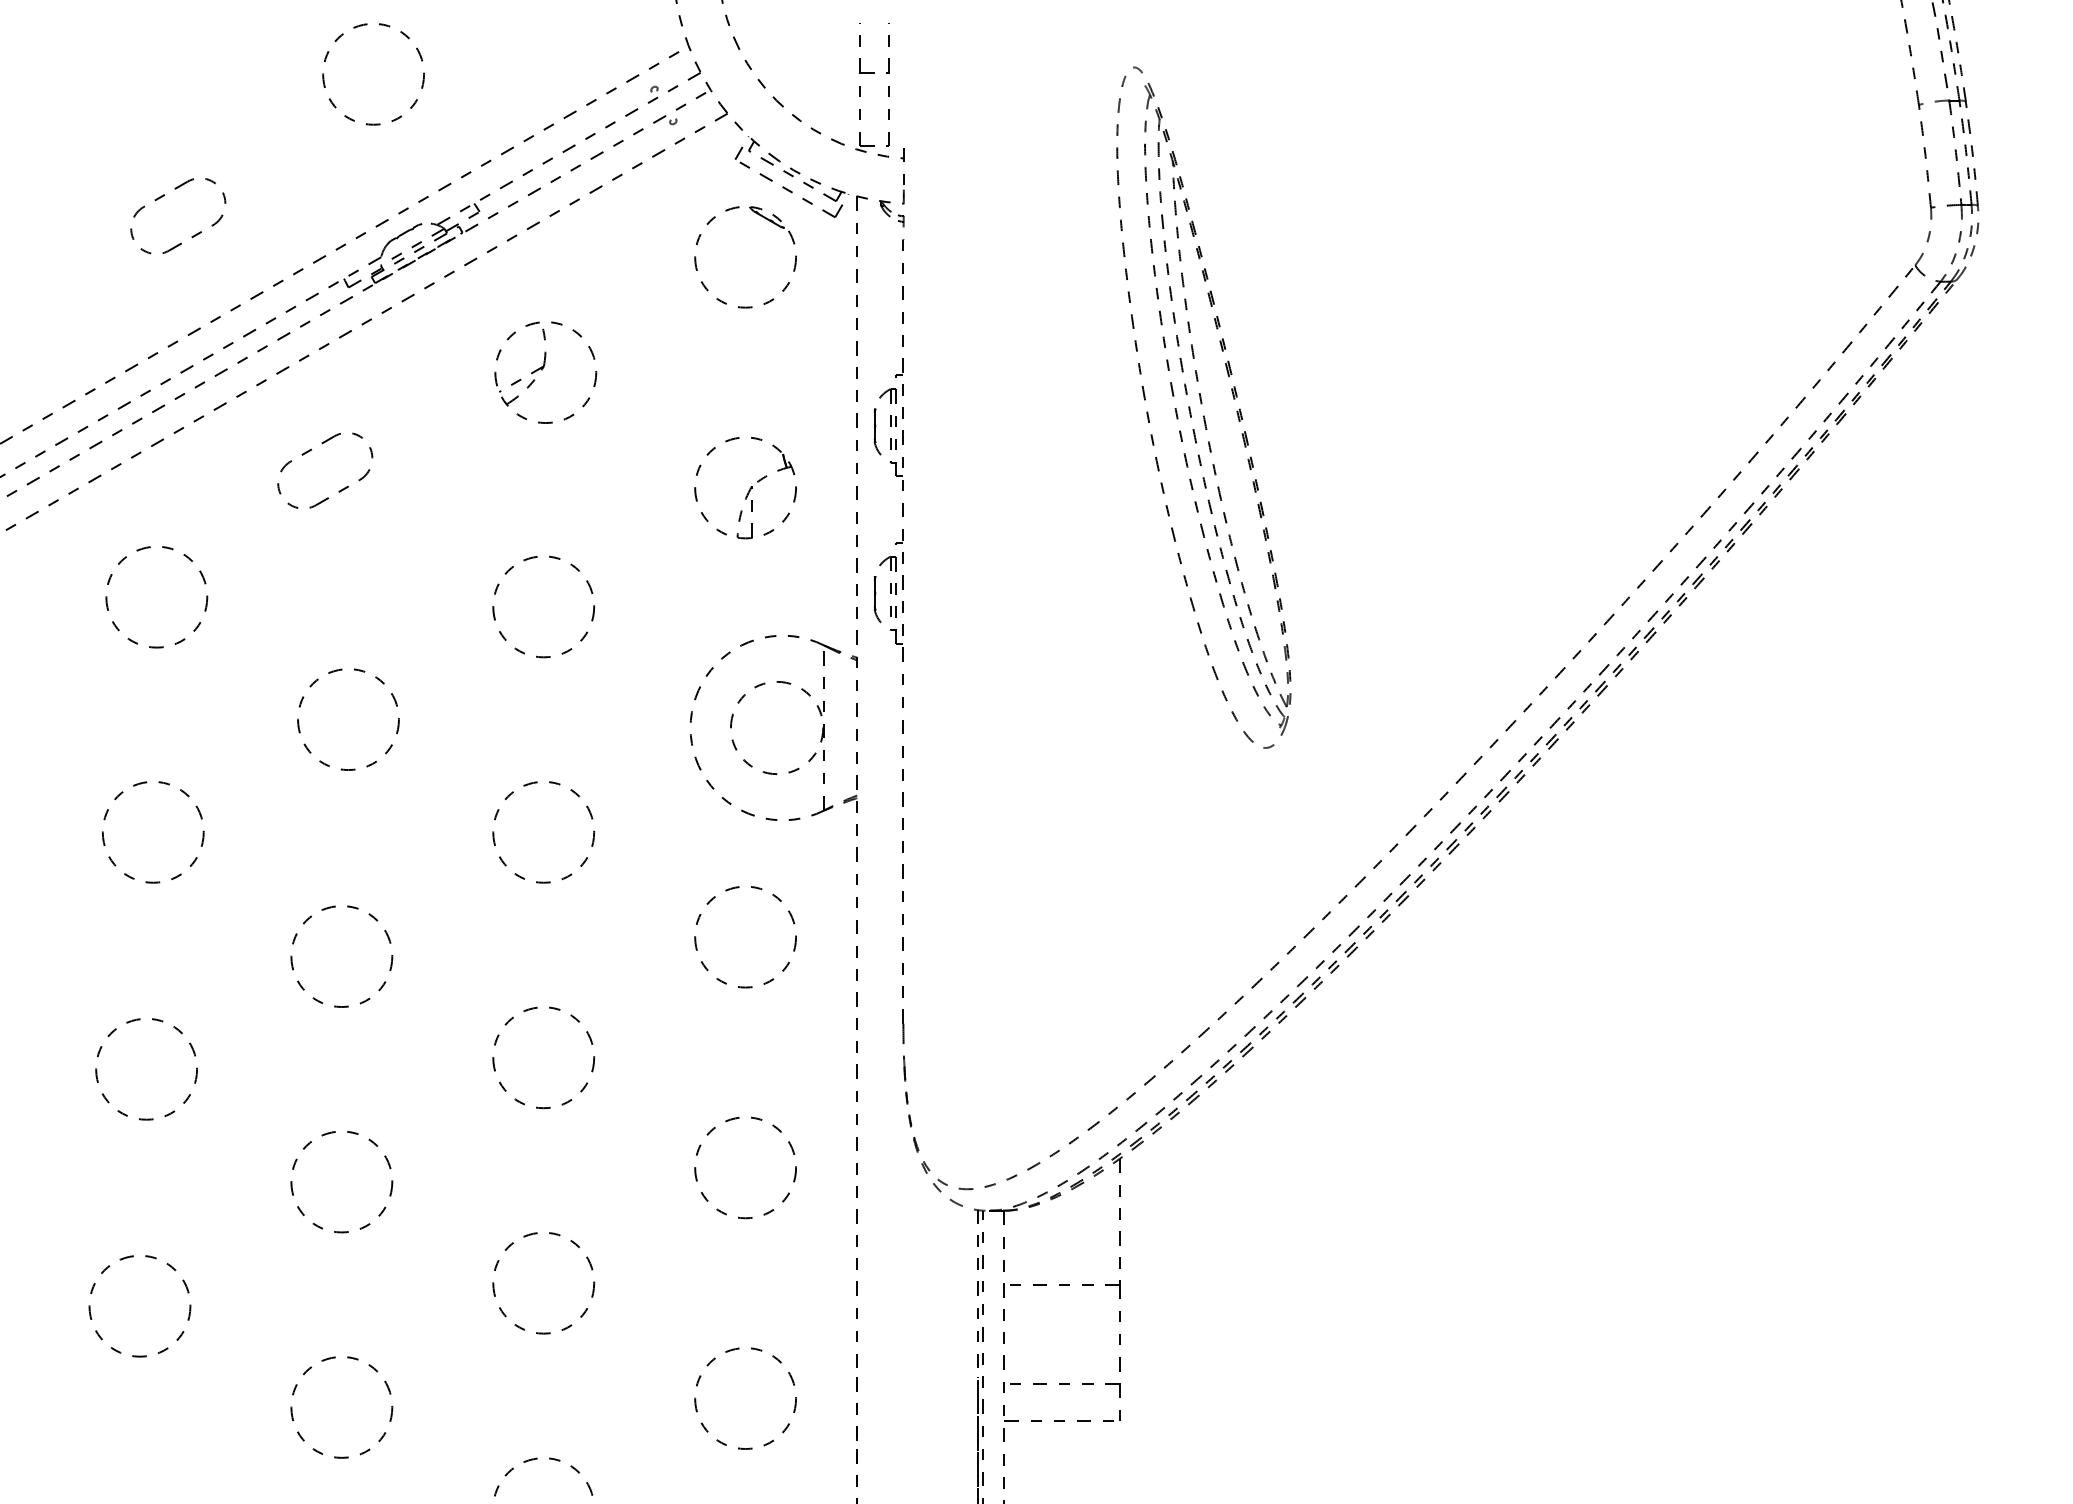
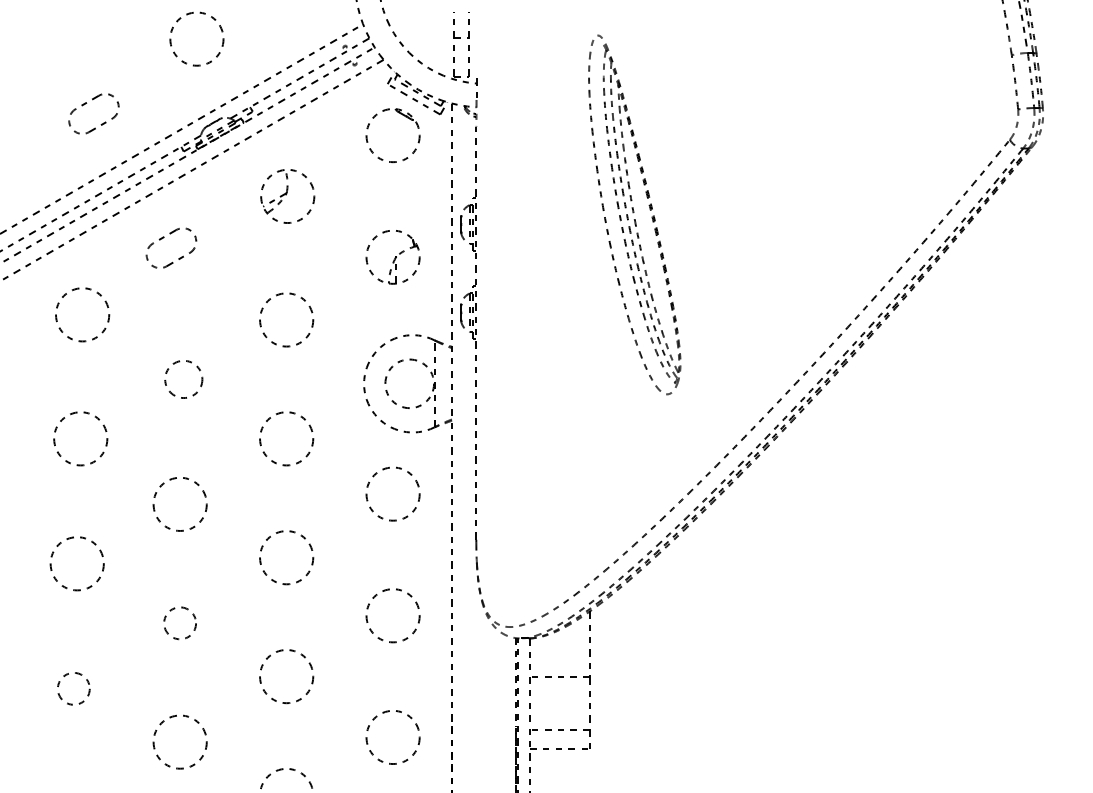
circle: (348, 719) -> (183, 379), size x0.7
circle: (340, 1182) -> (179, 623), size x0.6
circle: (139, 1305) -> (73, 688), size x0.6

